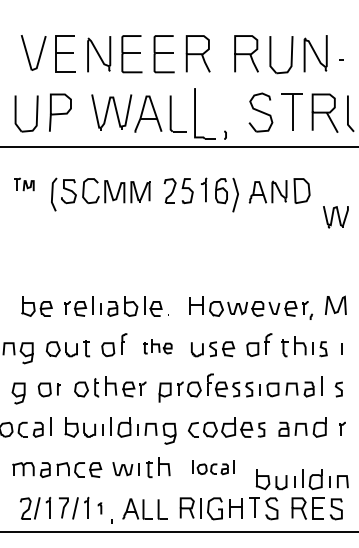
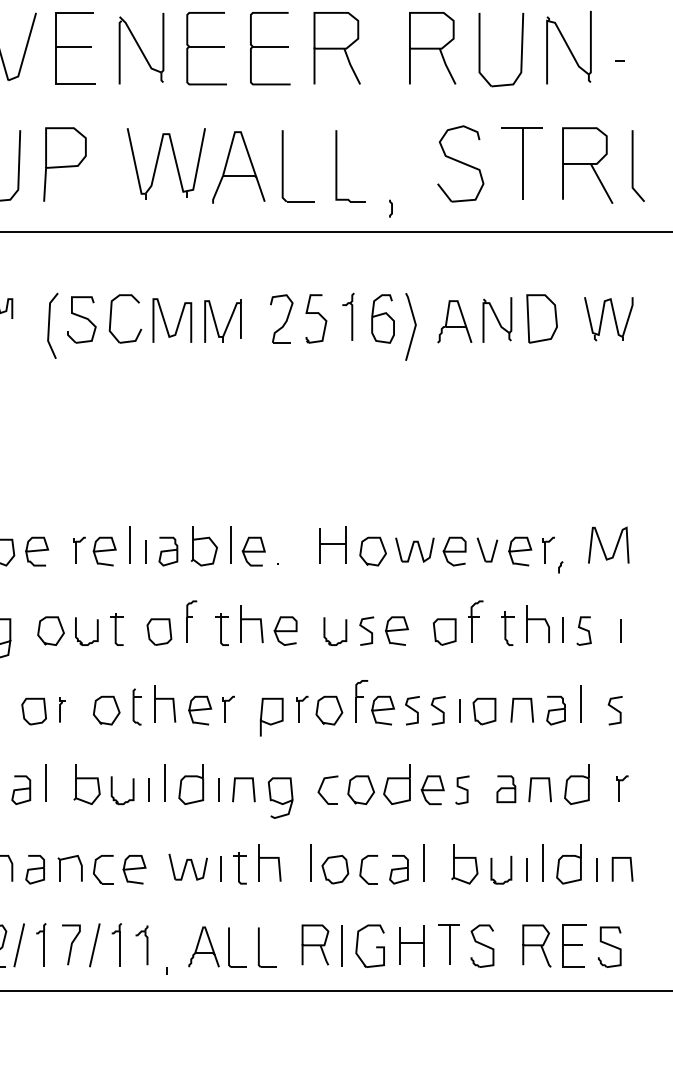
part: (204, 113) -> (349, 165), size x0.71
part: (335, 217) -> (608, 319), moved
part: (157, 346) -> (256, 625), size x1.43
part: (213, 467) -> (367, 864), size x1.43
part: (301, 479) -> (540, 864), moved
part: (99, 508) -> (142, 945), size x1.67

